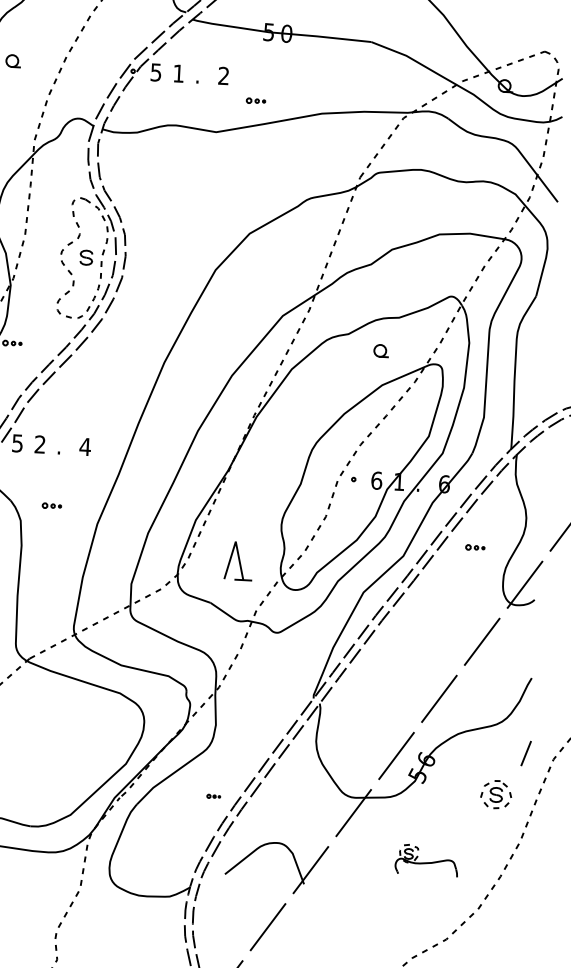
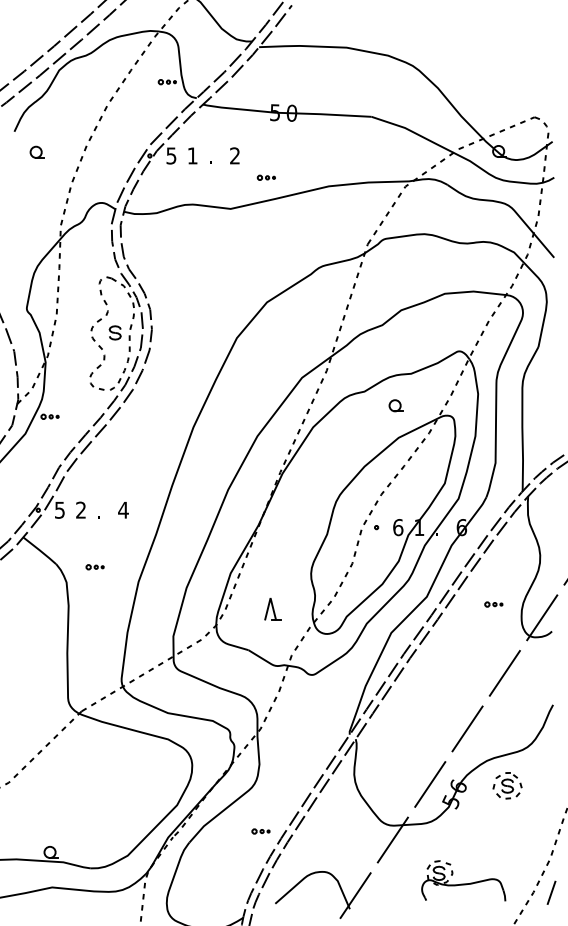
part: (474, 547) -> (493, 604), moved
part: (238, 559) -> (272, 608), size x0.62
line: (526, 753) -> (551, 892), moved
part: (496, 794) -> (507, 785), moved
part: (213, 796) -> (260, 831), size x1.43
part: (426, 860) -> (463, 880), size x1.43

